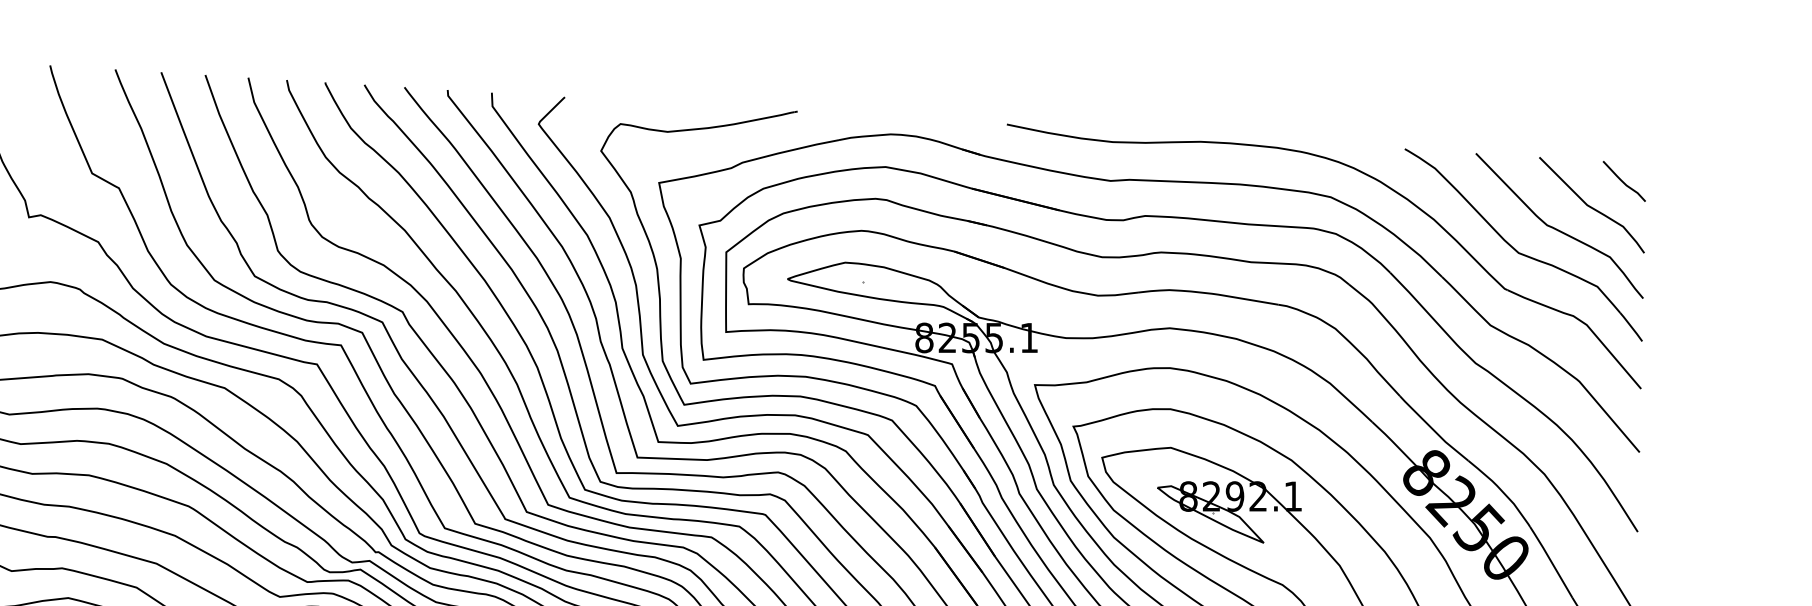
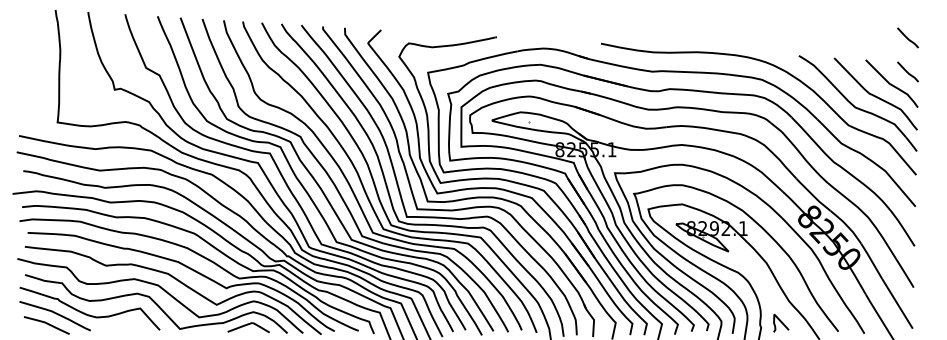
line: (1623, 112) -> (907, 37), added

